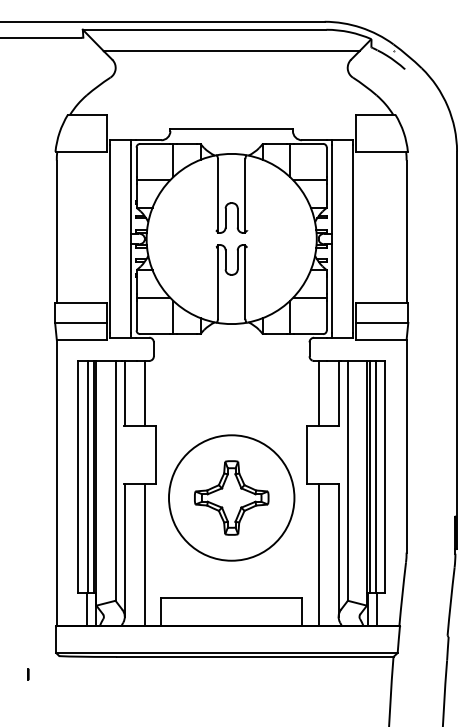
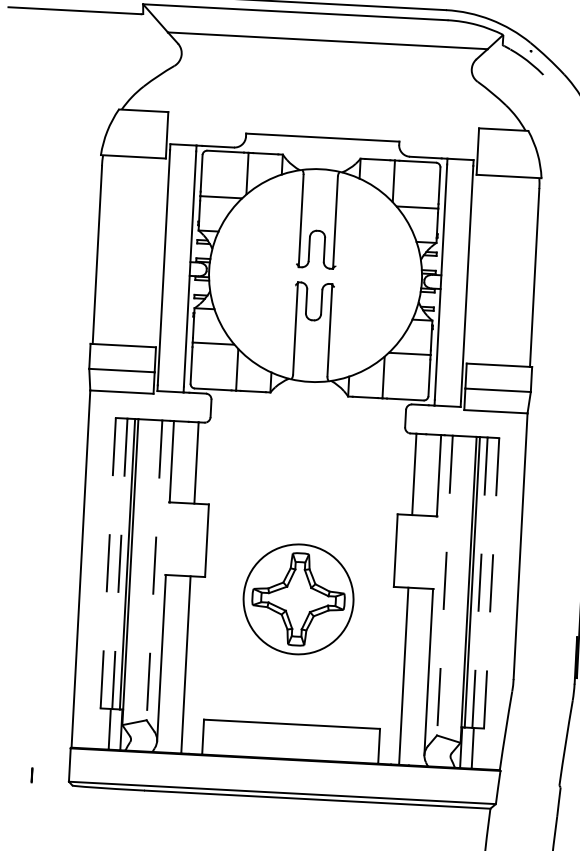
line: (78, 477) -> (108, 563), solid -> dashed
line: (87, 477) -> (119, 564), solid -> dashed
line: (375, 477) -> (479, 583), solid -> dashed
line: (385, 477) -> (492, 583), solid -> dashed
line: (115, 480) -> (154, 569), solid -> dashed
line: (347, 480) -> (444, 585), solid -> dashed
circle: (231, 497) -> (298, 598), size x0.7
line: (28, 674) -> (32, 775), moved

